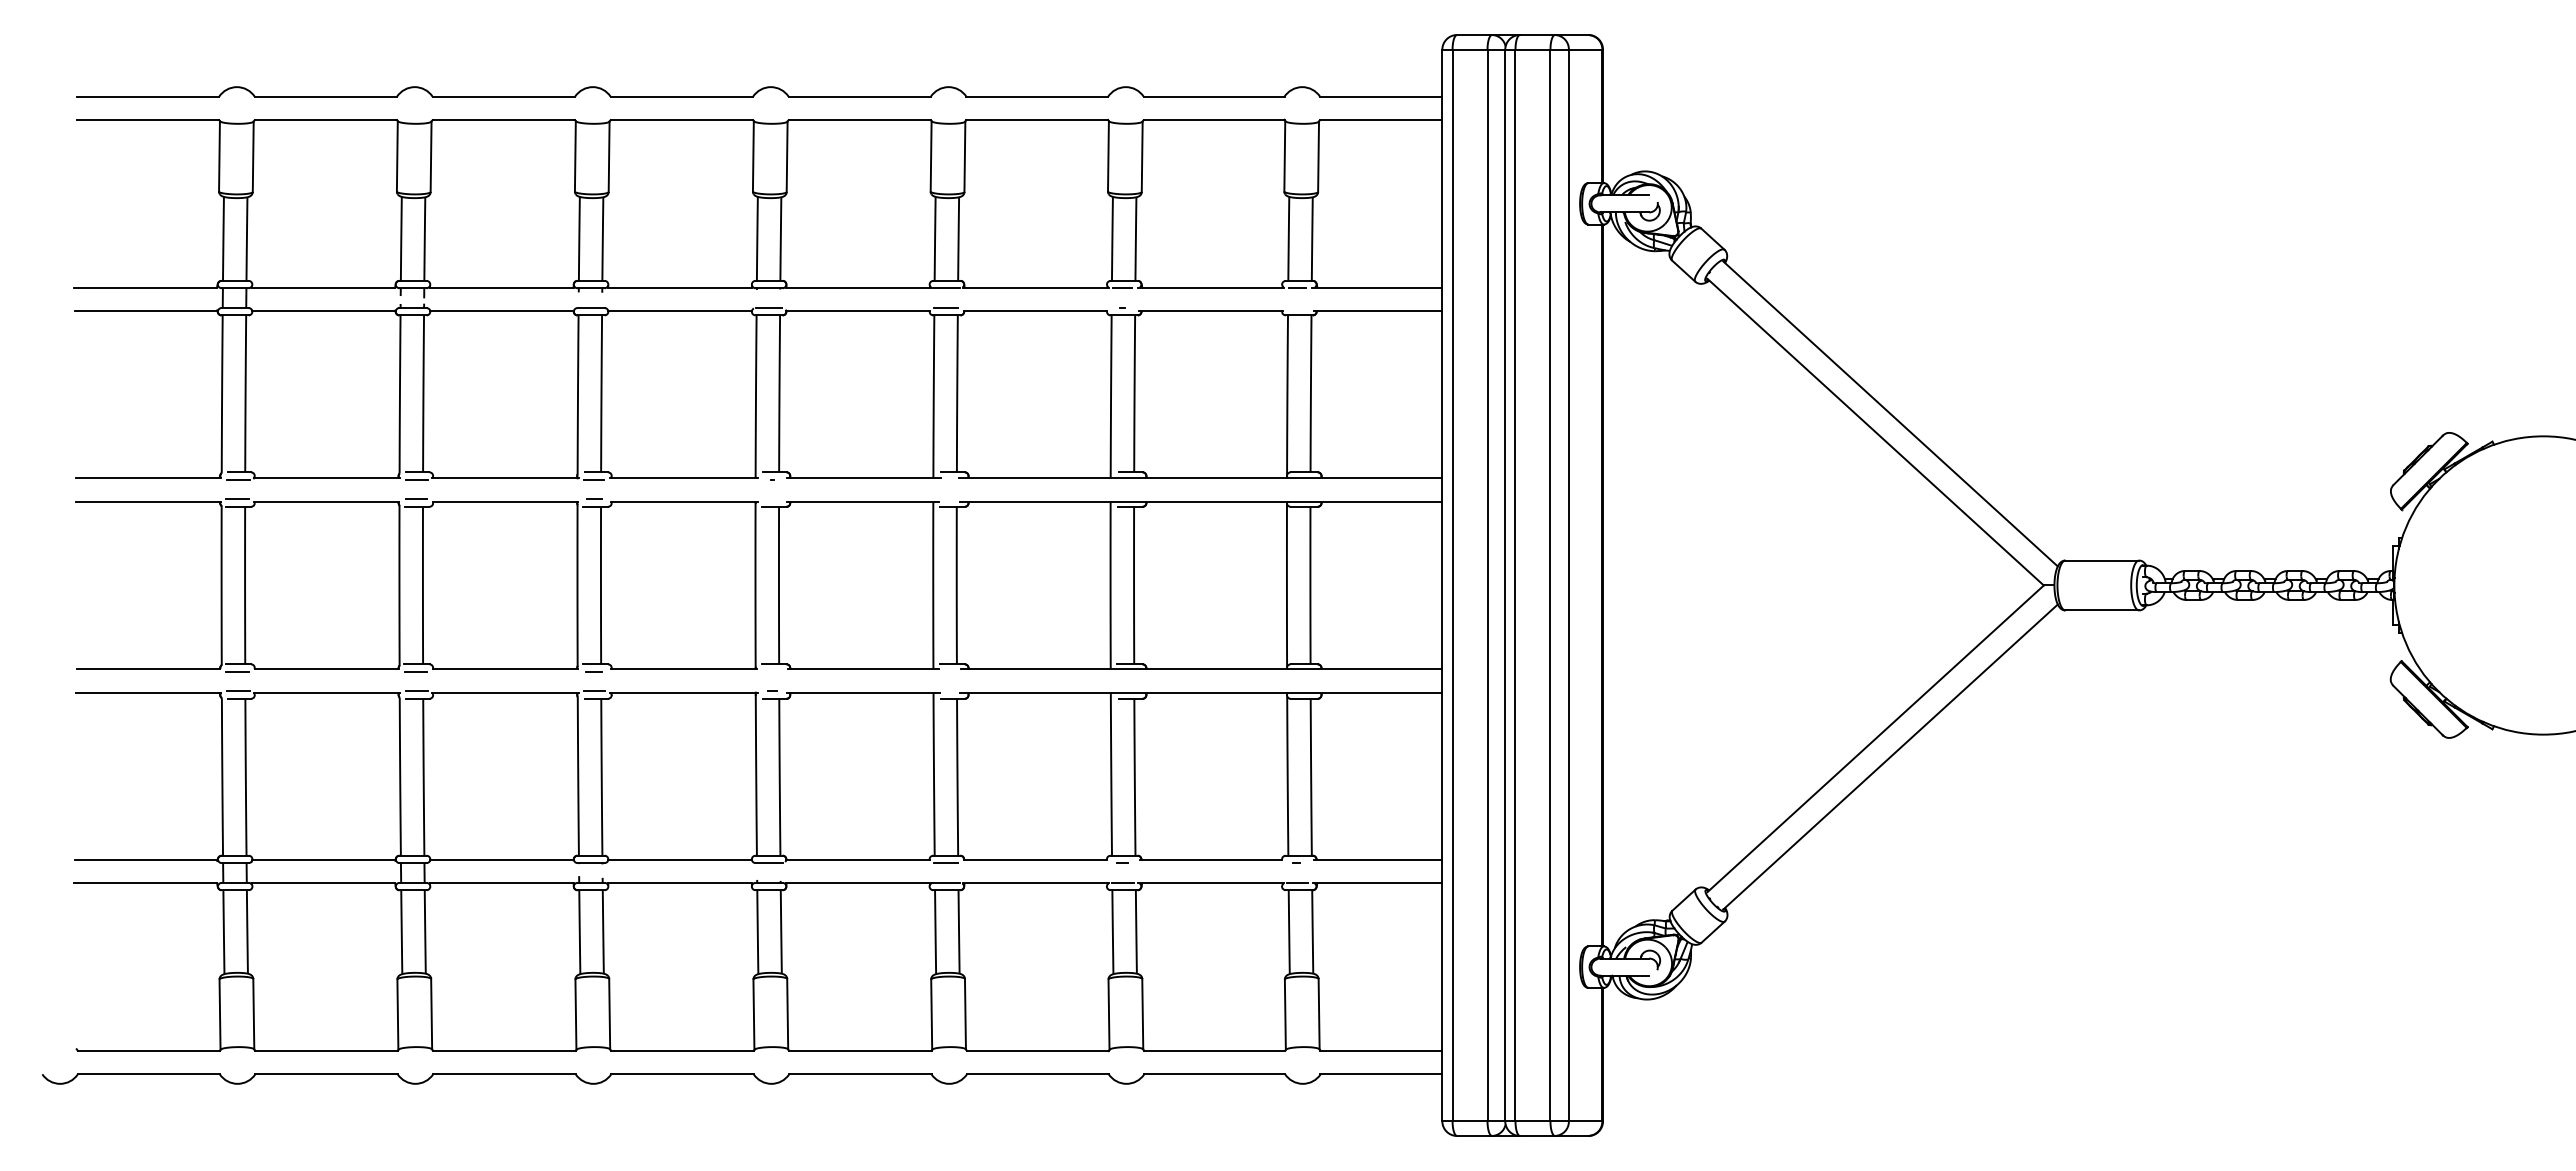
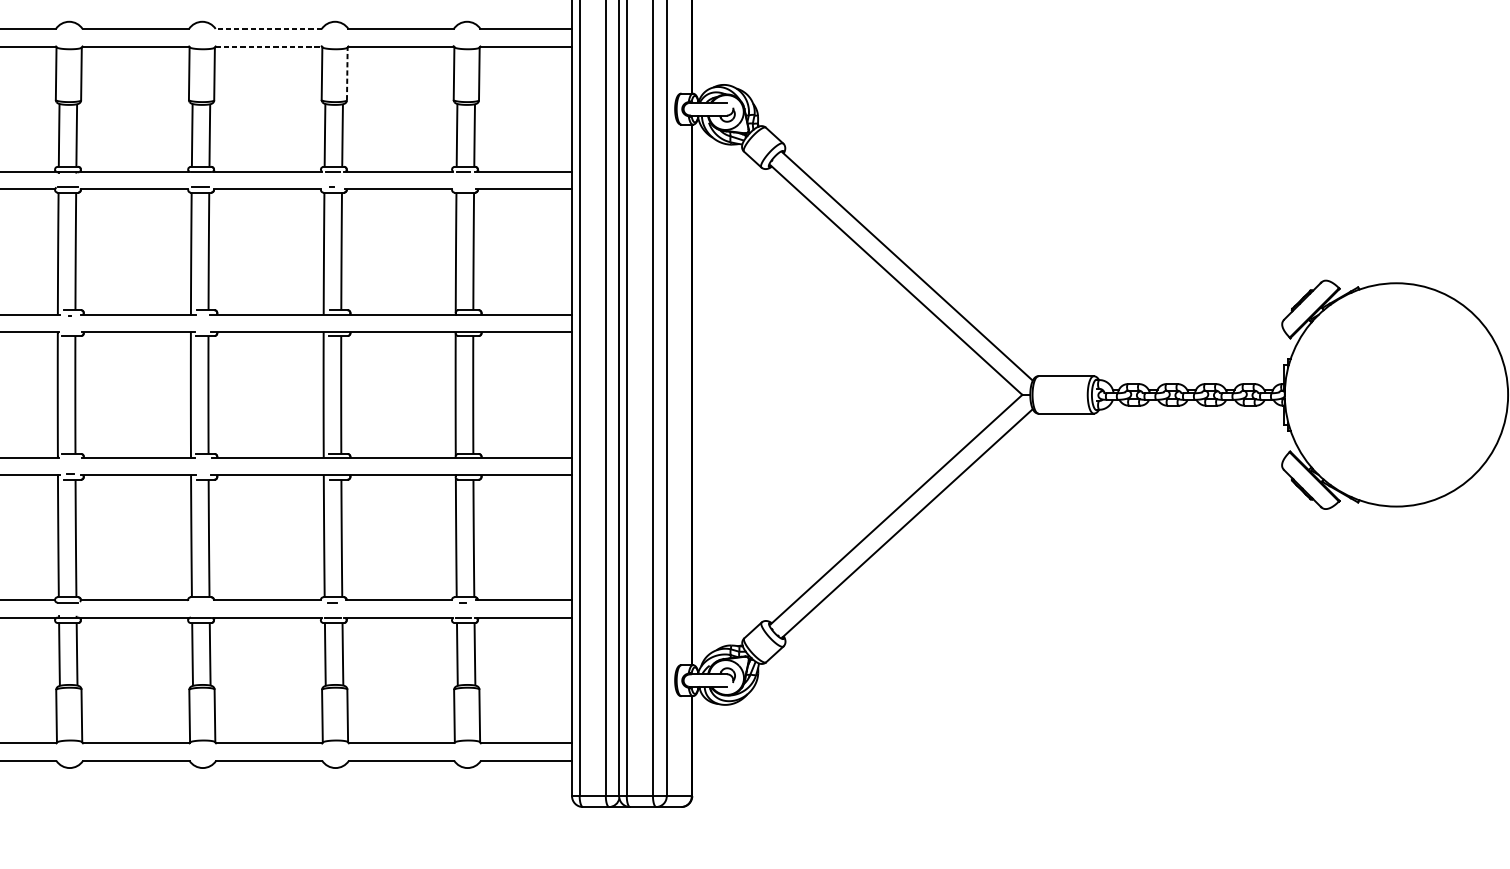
line: (1037, 96) -> (268, 28), solid -> dashed
line: (1037, 120) -> (268, 46), solid -> dashed
line: (1142, 156) -> (347, 73), solid -> dashed
line: (945, 863) -> (200, 603), removed

